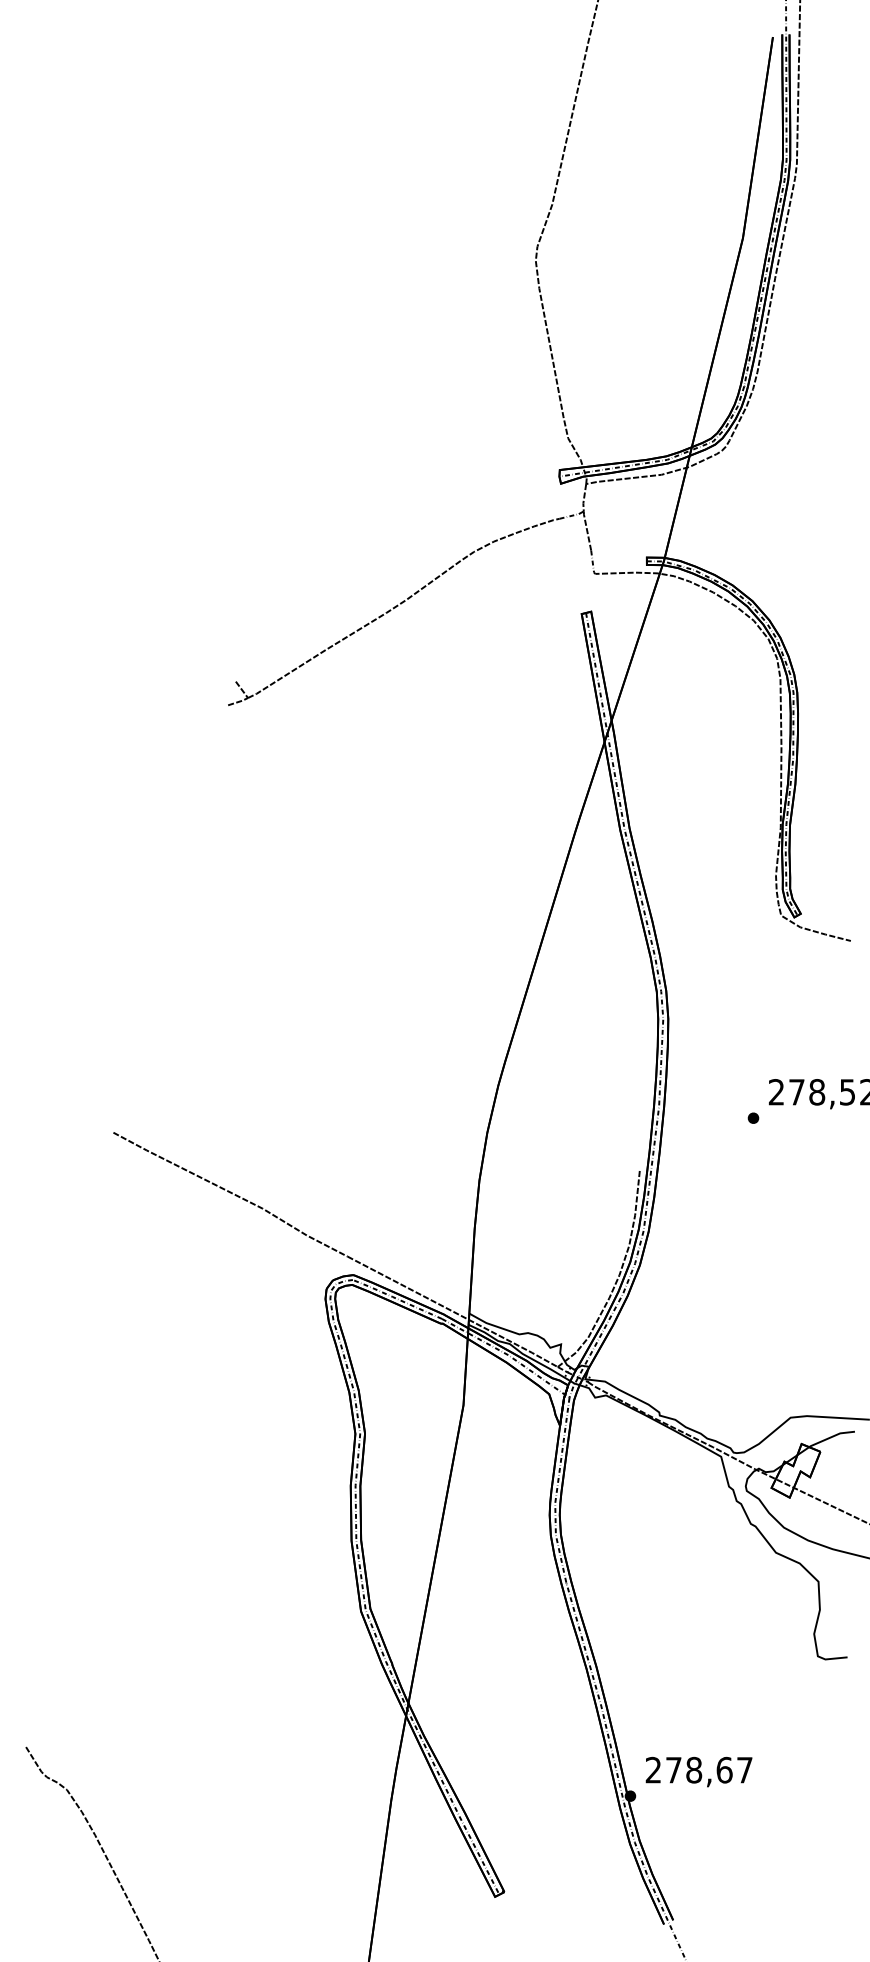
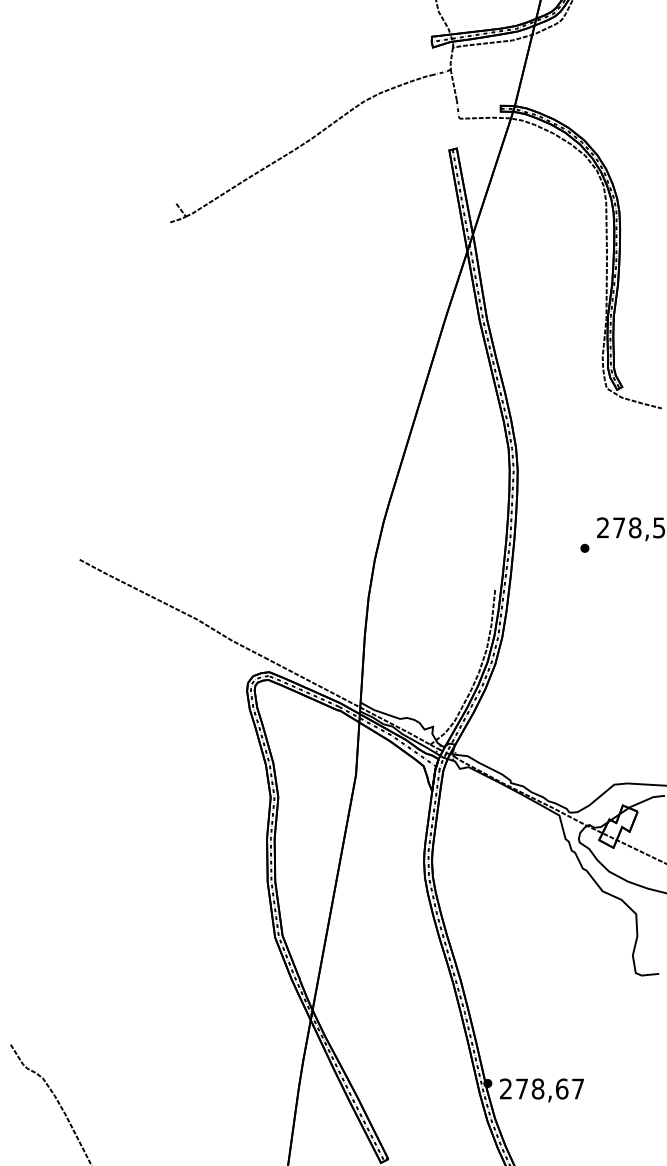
text: (698, 1771) -> (541, 1090), moved

